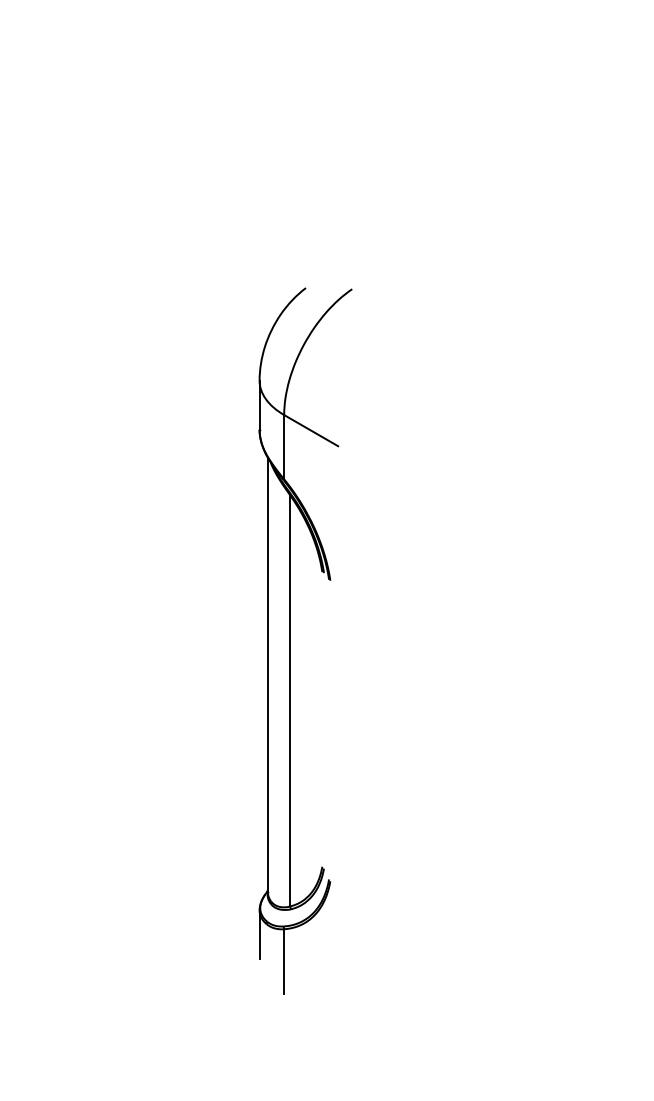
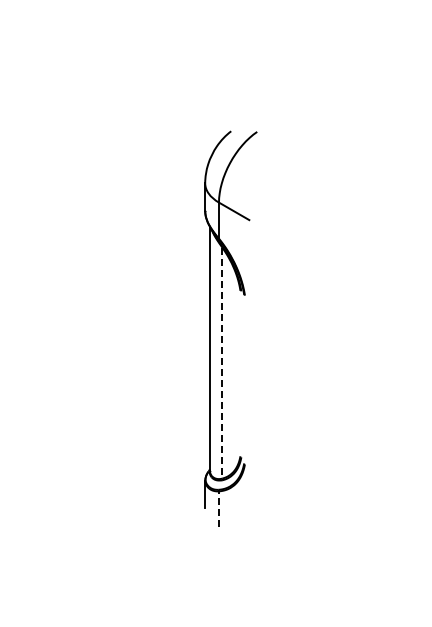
line: (290, 701) -> (222, 363), solid -> dashed
line: (285, 959) -> (219, 508), solid -> dashed

